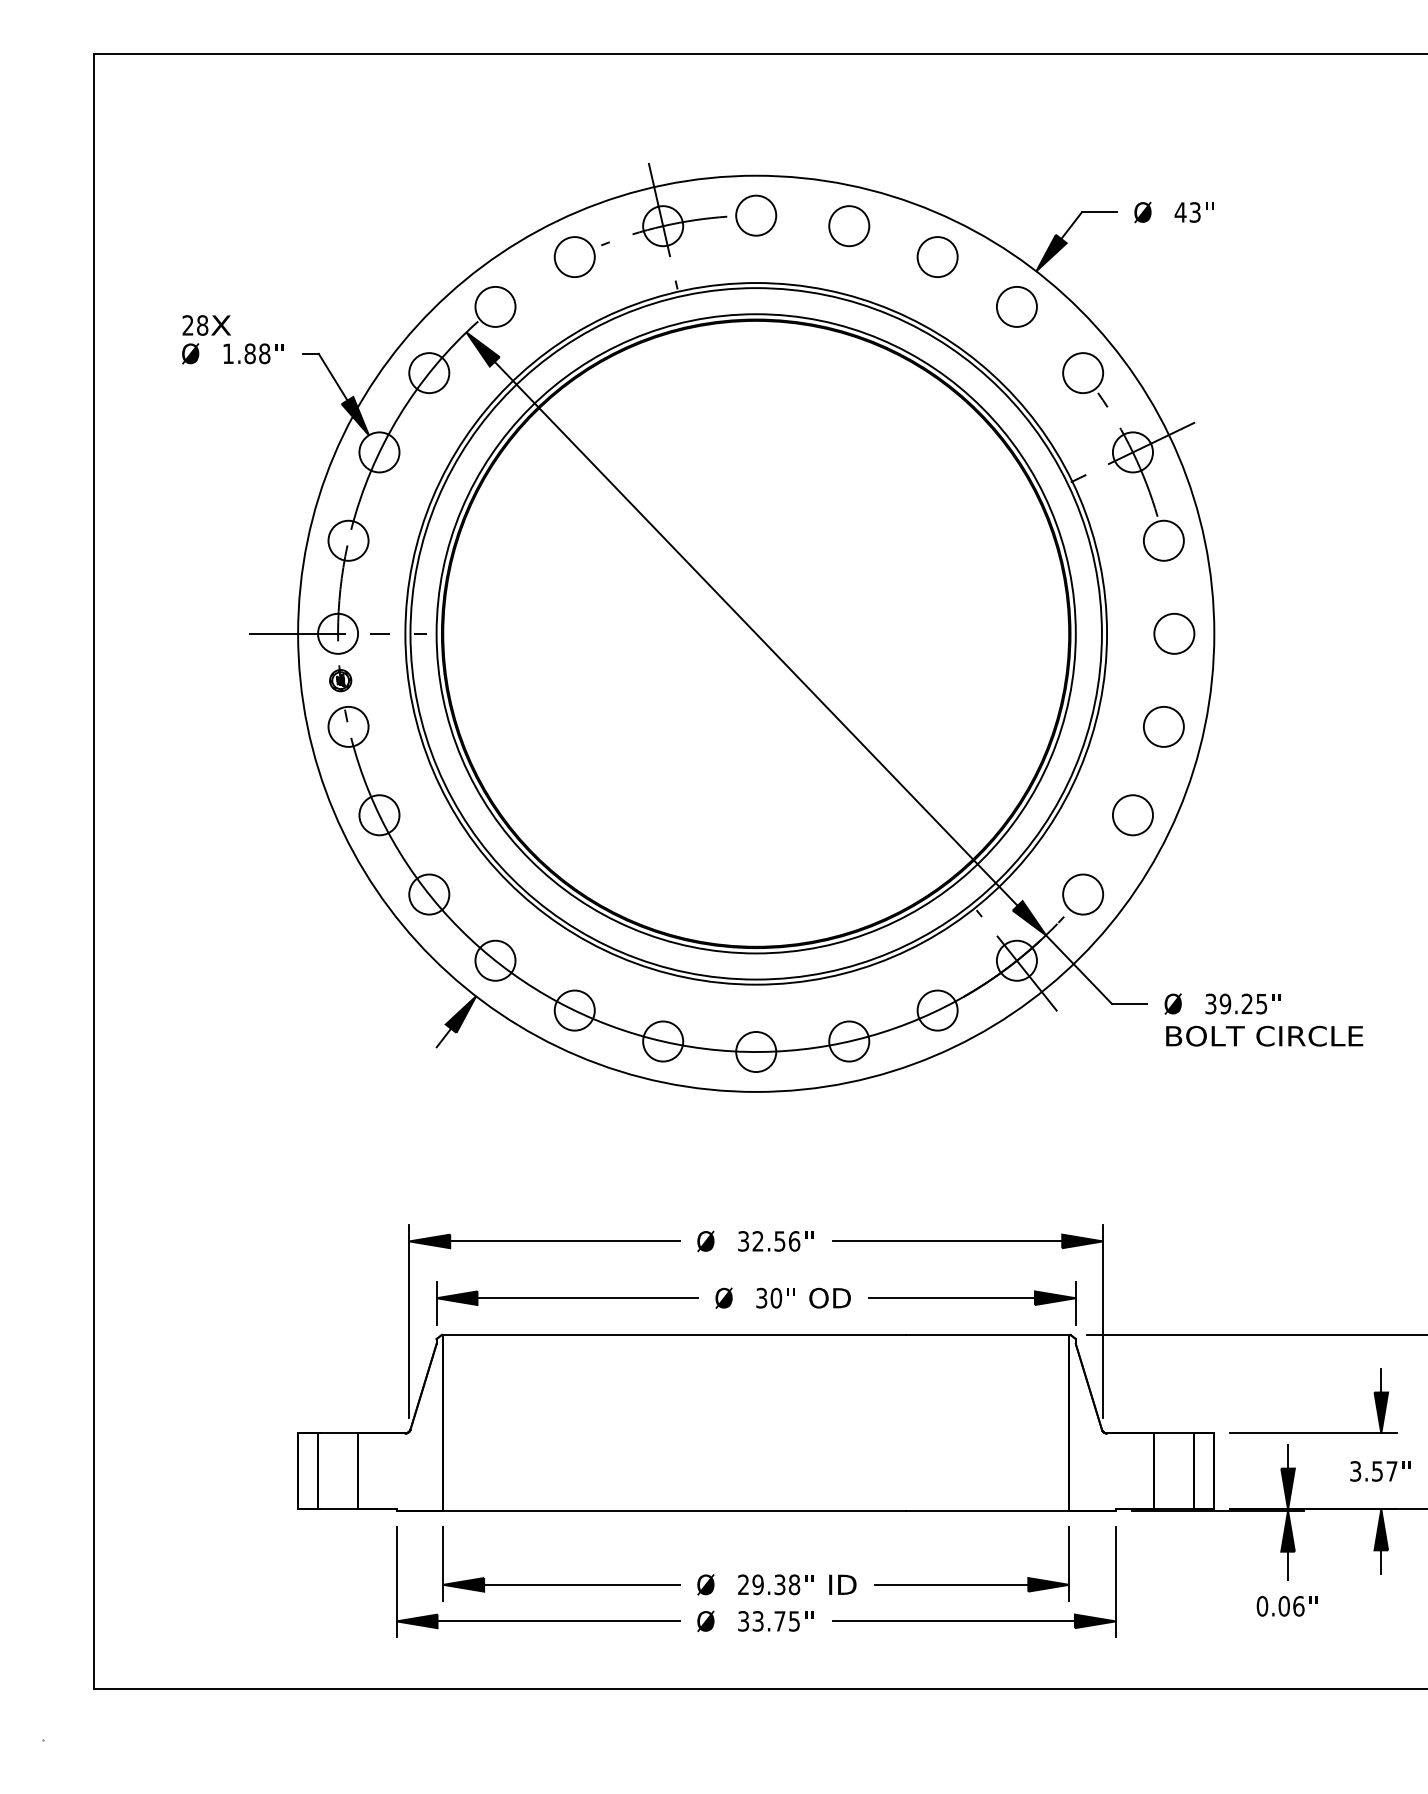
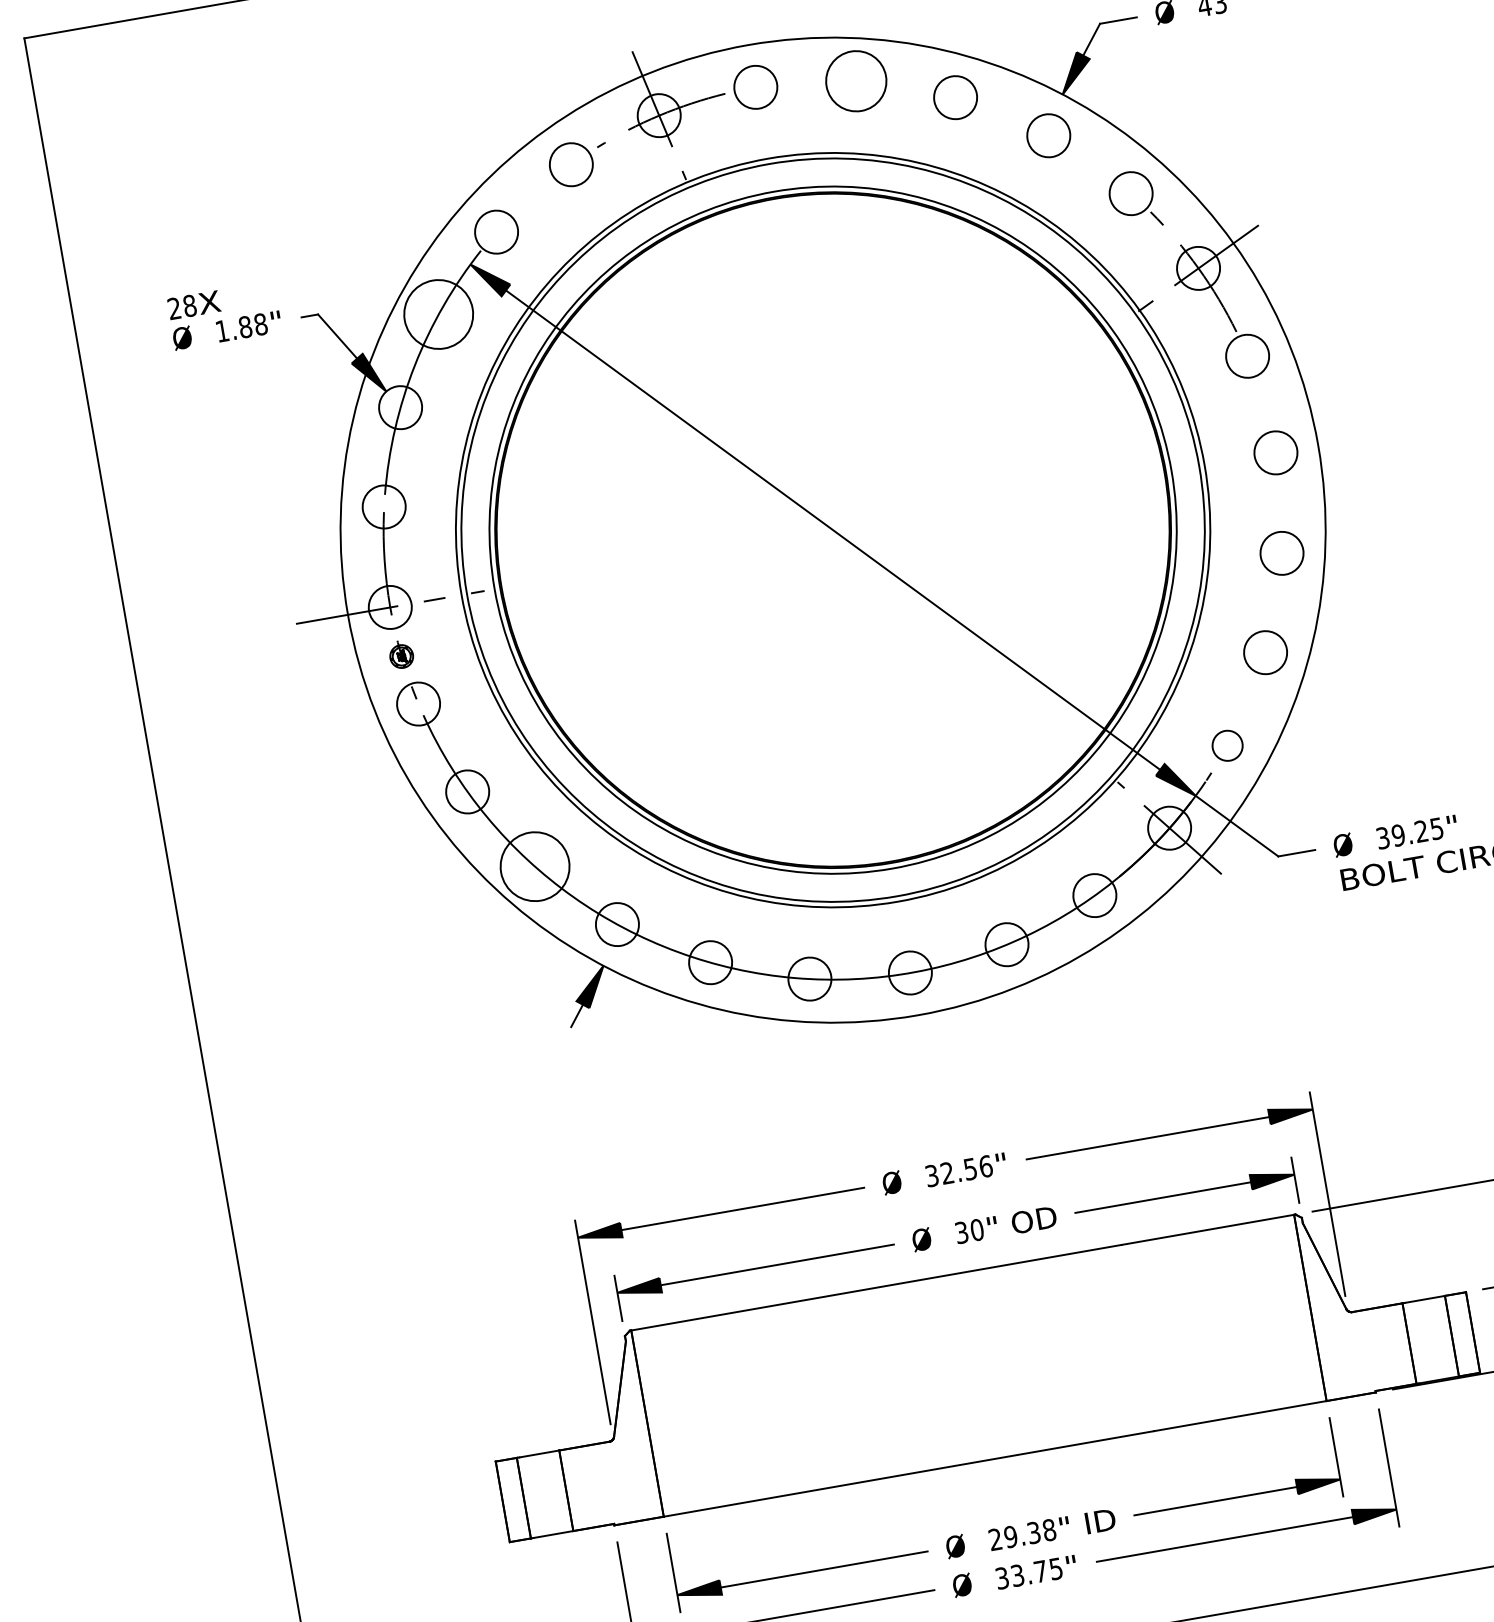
circle: (849, 226) -> (856, 81), size x1.4
circle: (429, 373) -> (439, 314), size x1.6
circle: (429, 894) -> (535, 866), size x1.6
circle: (1083, 894) -> (1227, 745), size x0.7

